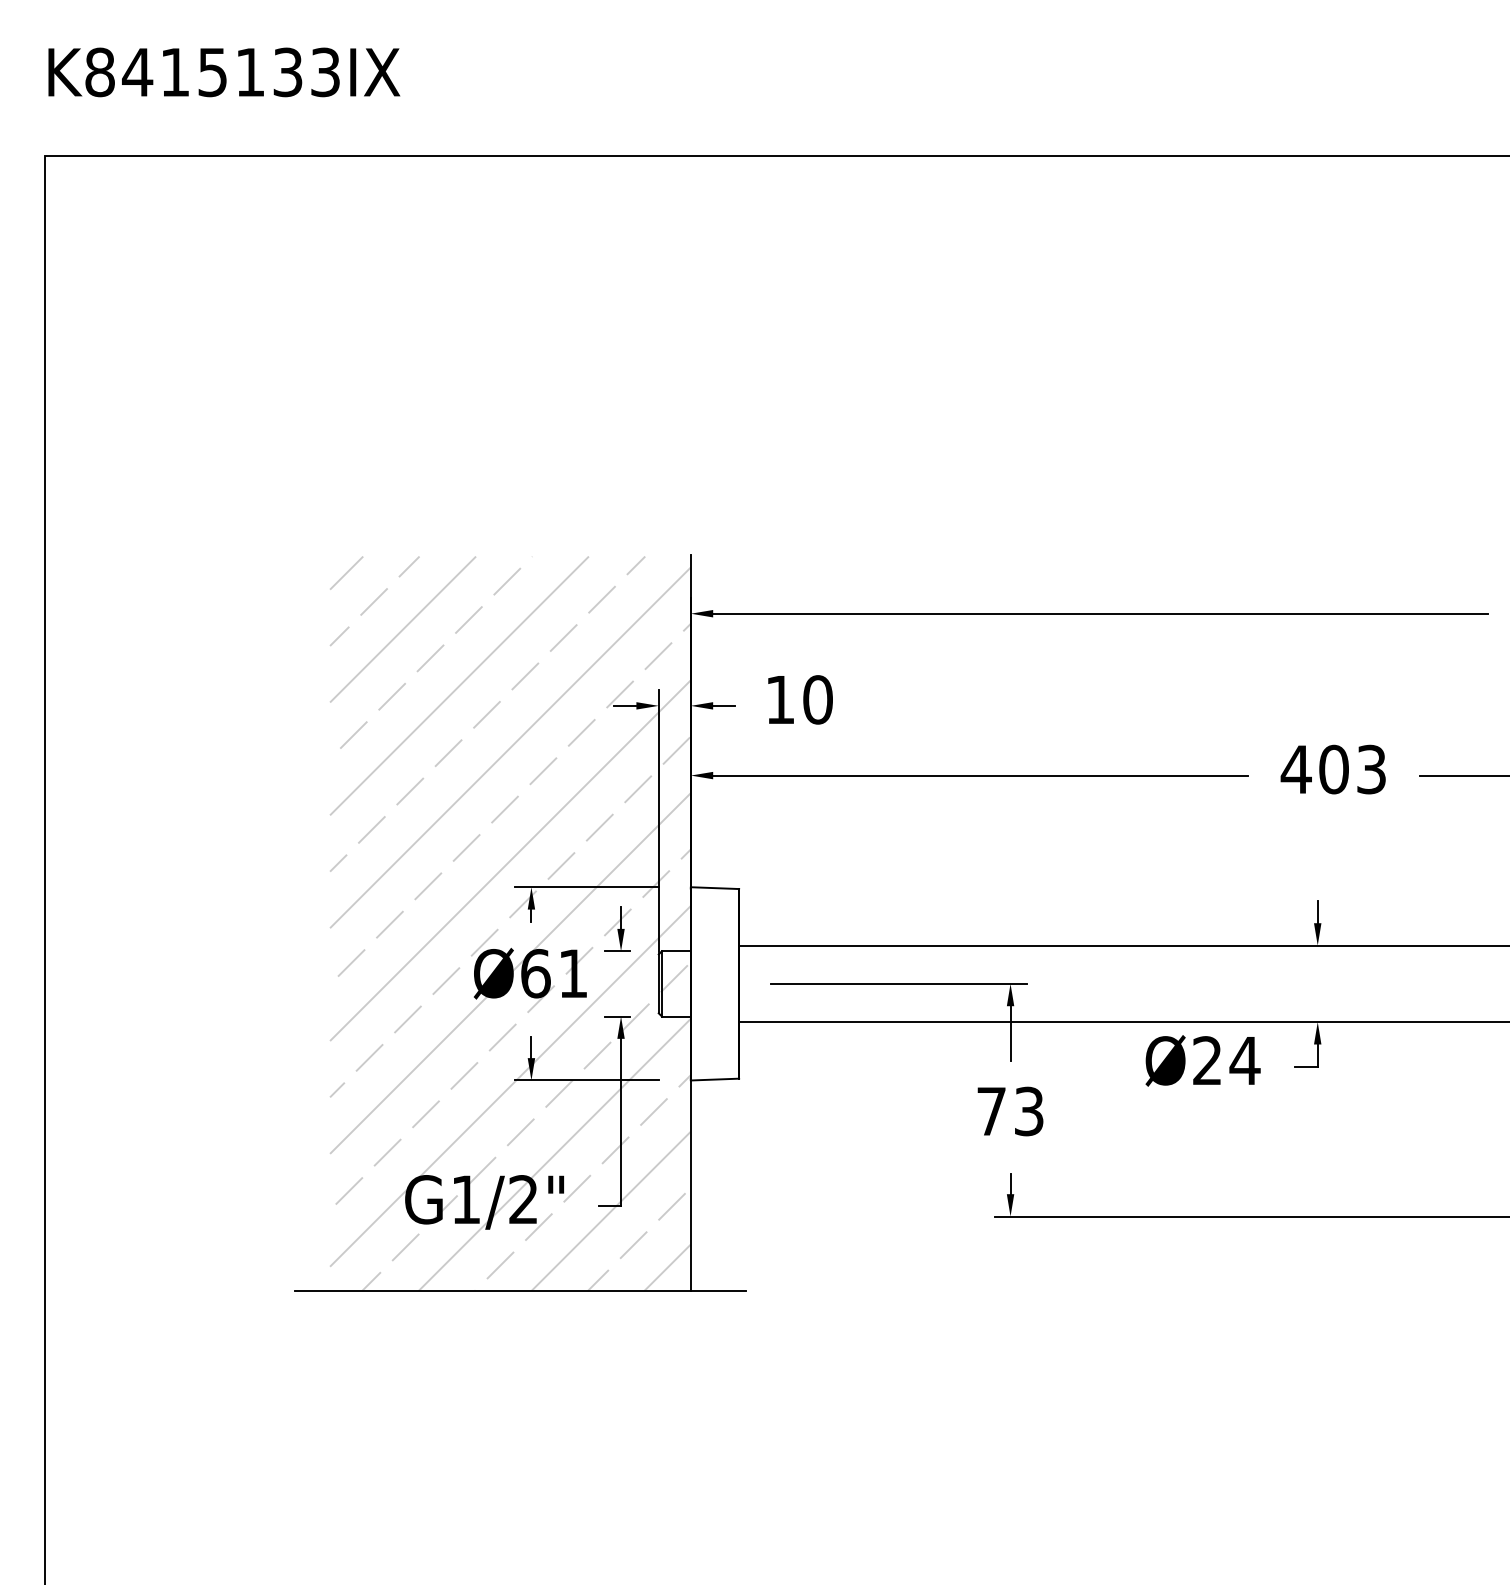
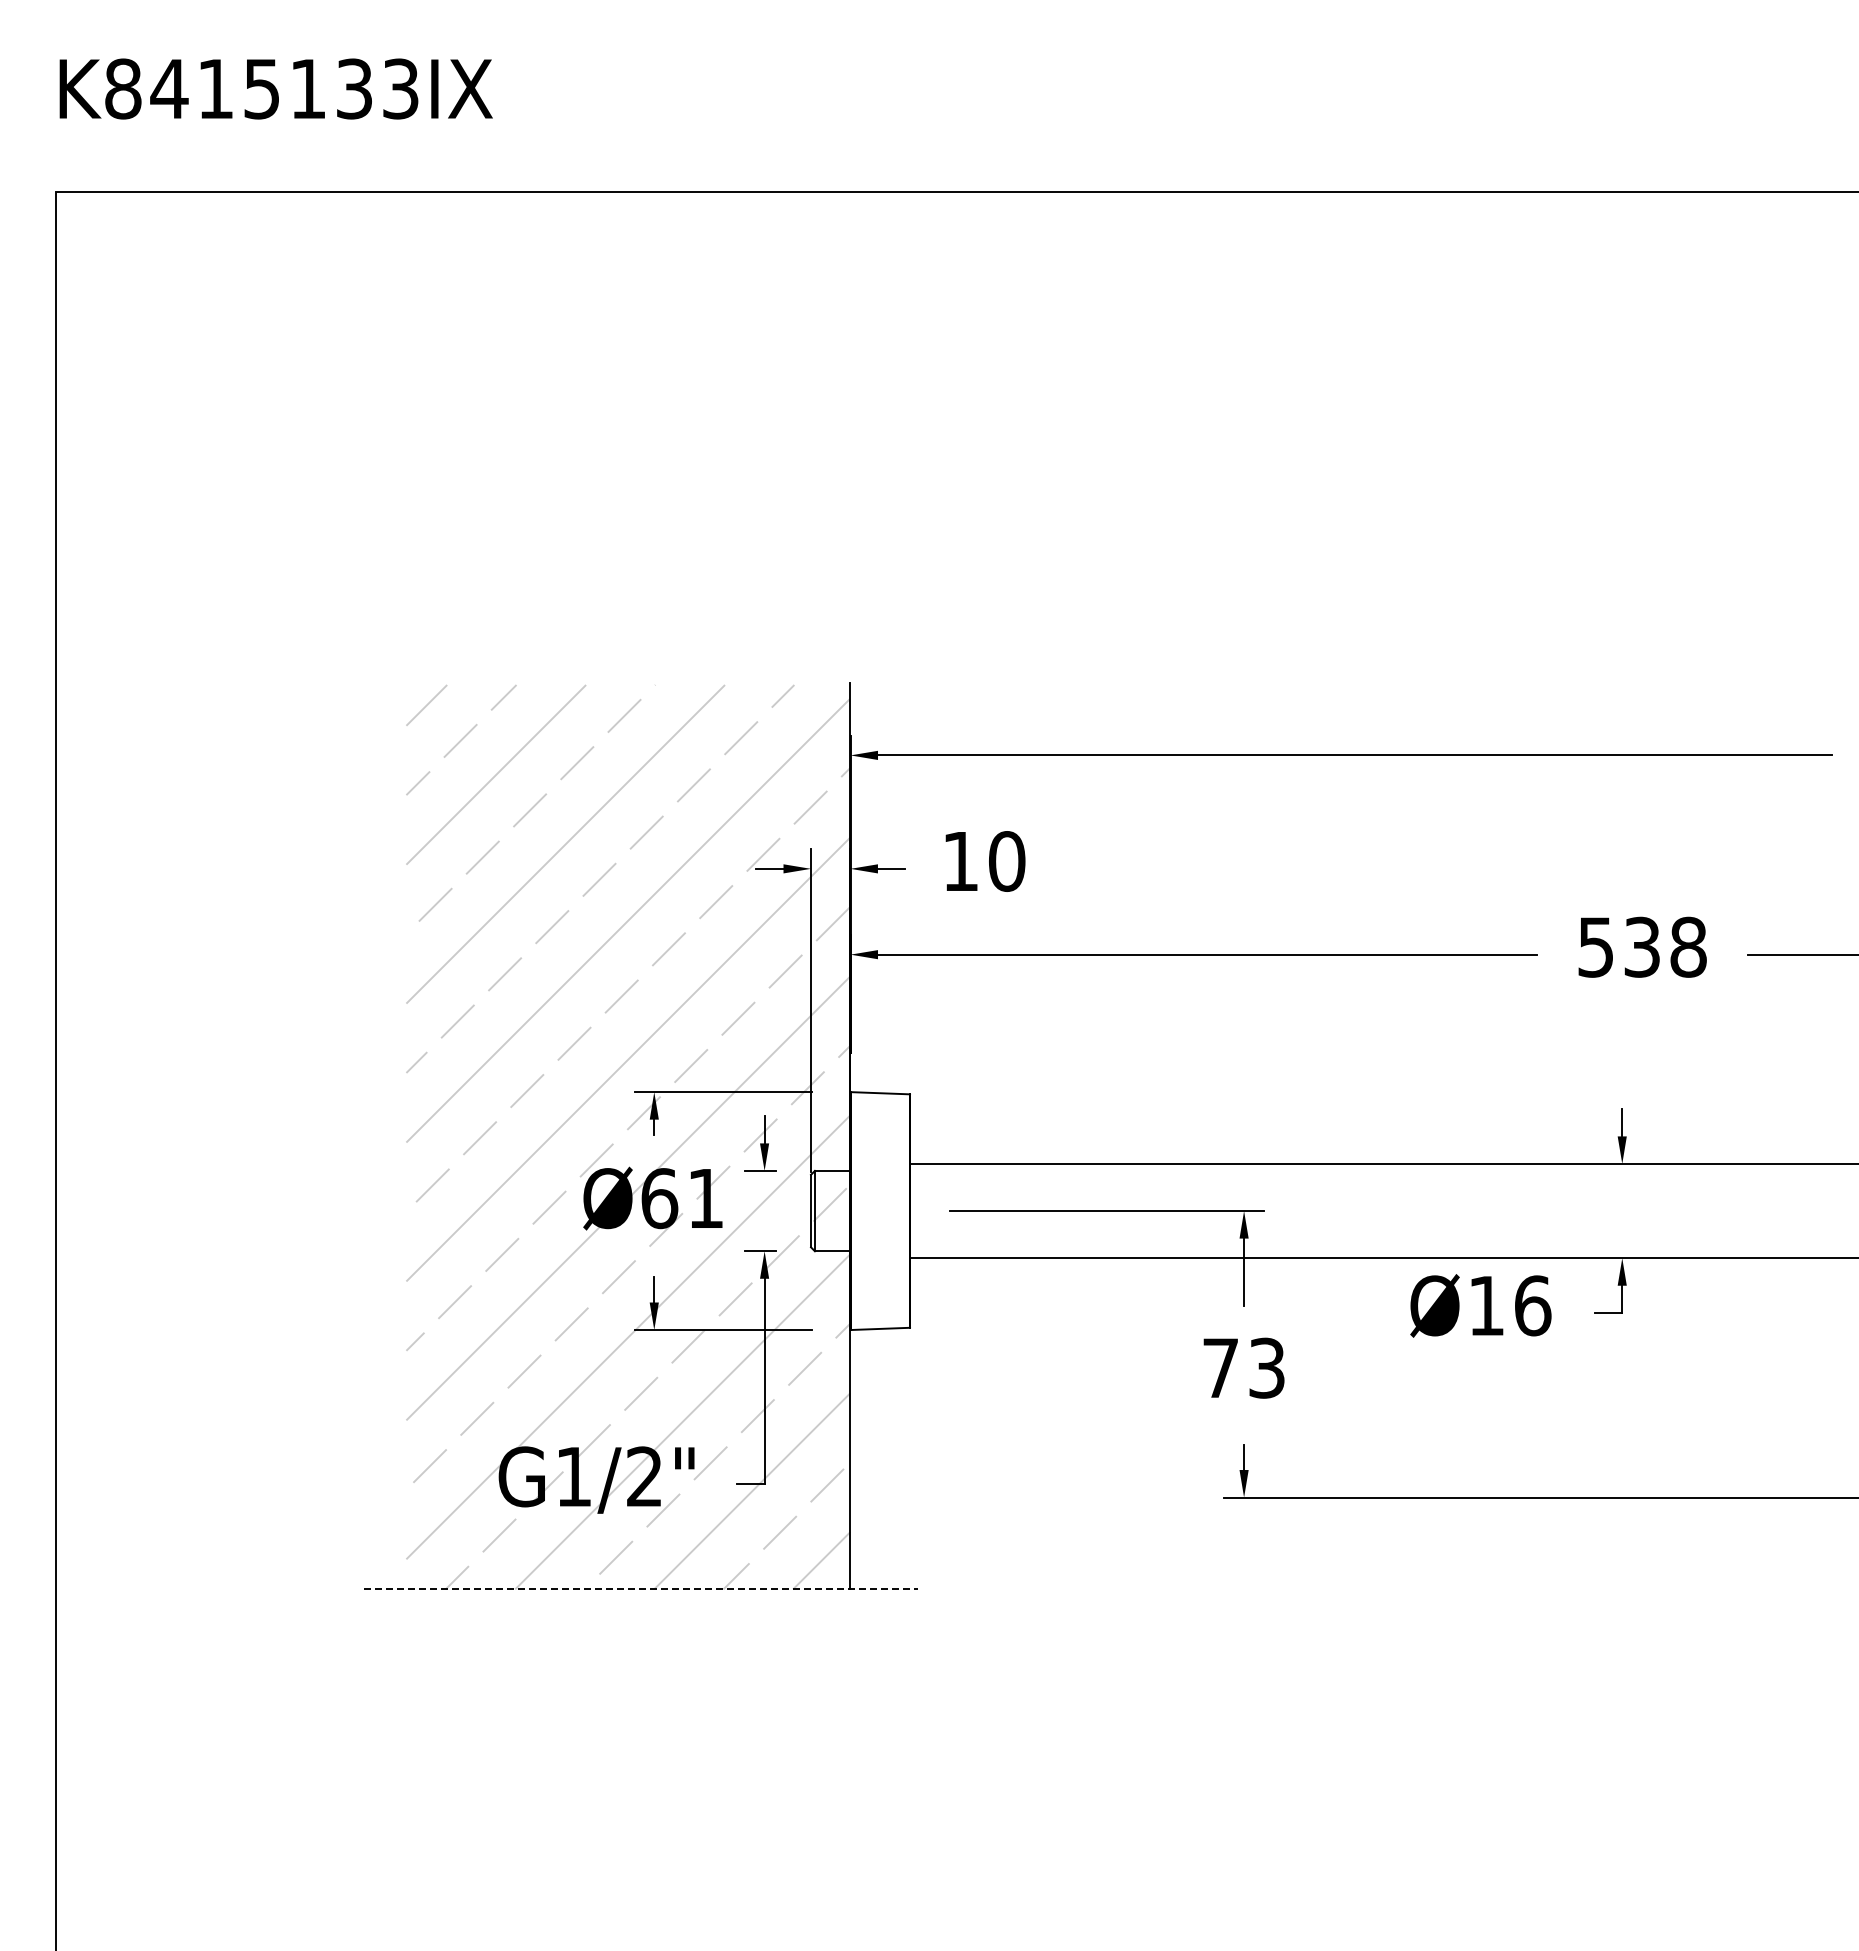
text: (1333, 768) -> (1641, 946), 403 -> 538
text: (1226, 1060) -> (1510, 1305), Ø24 -> Ø16
line: (521, 1291) -> (641, 1589), solid -> dashed

